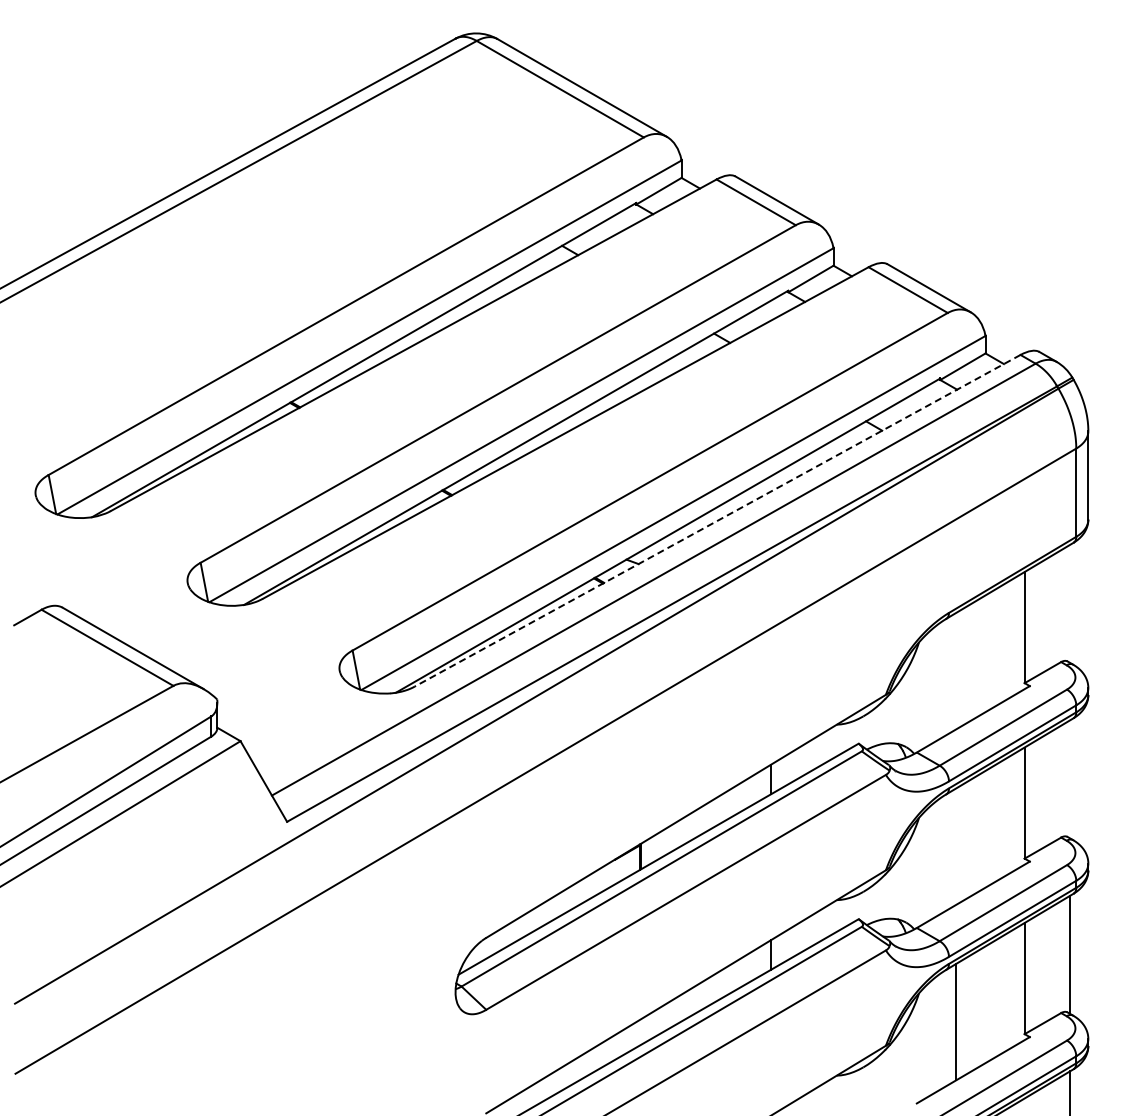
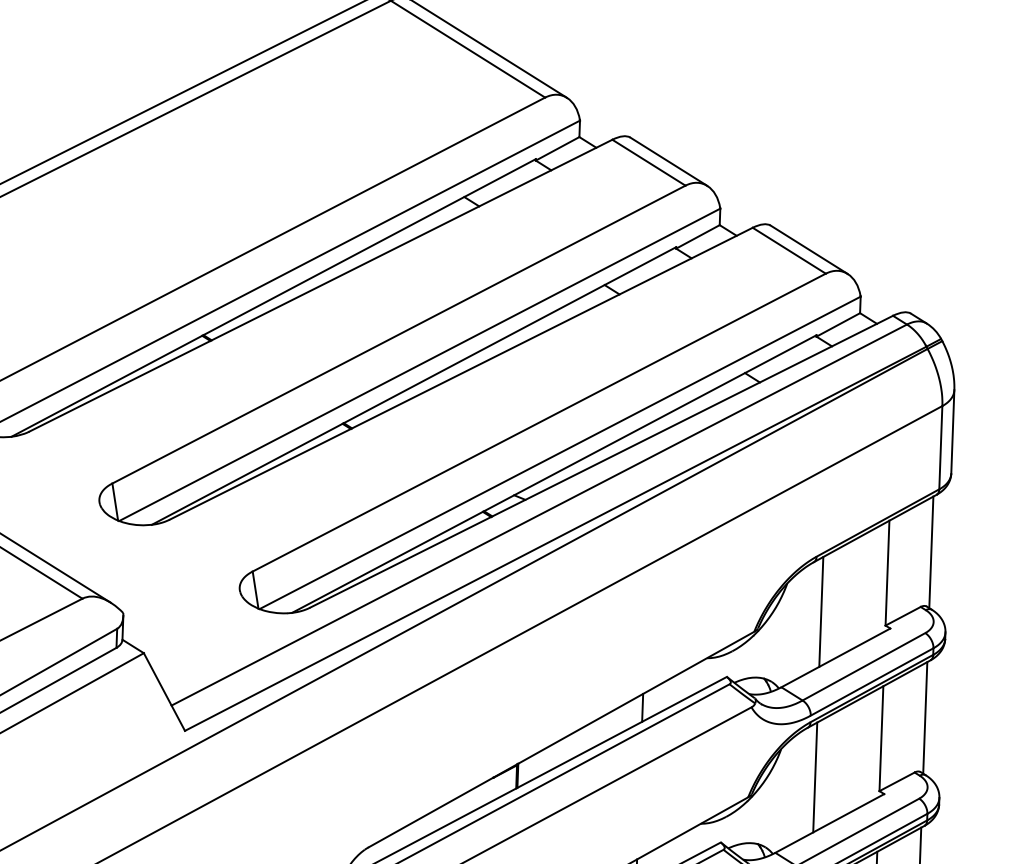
line: (717, 520) -> (601, 461), dashed -> solid
line: (1070, 603) -> (931, 552), added
line: (956, 671) -> (821, 612), added
line: (1070, 779) -> (925, 718), added
line: (956, 846) -> (815, 777), added

